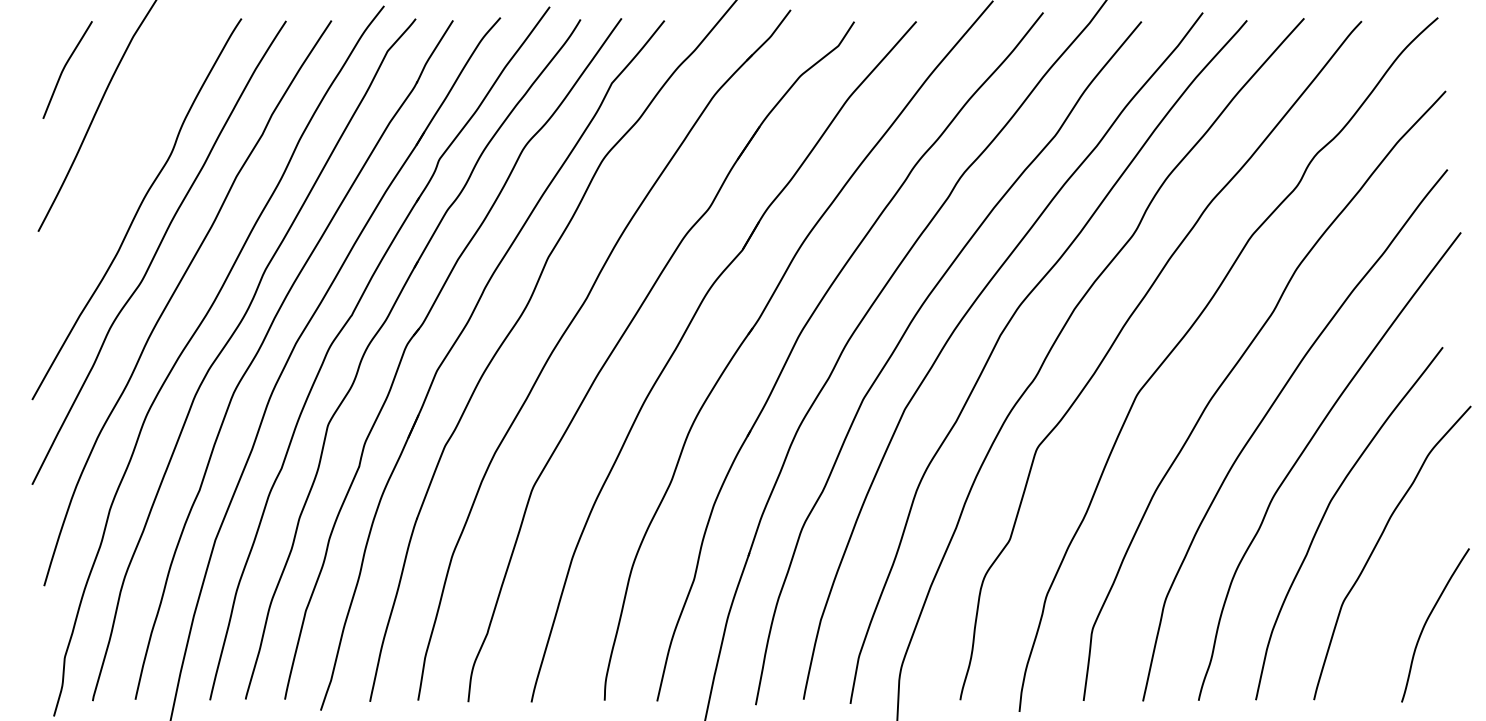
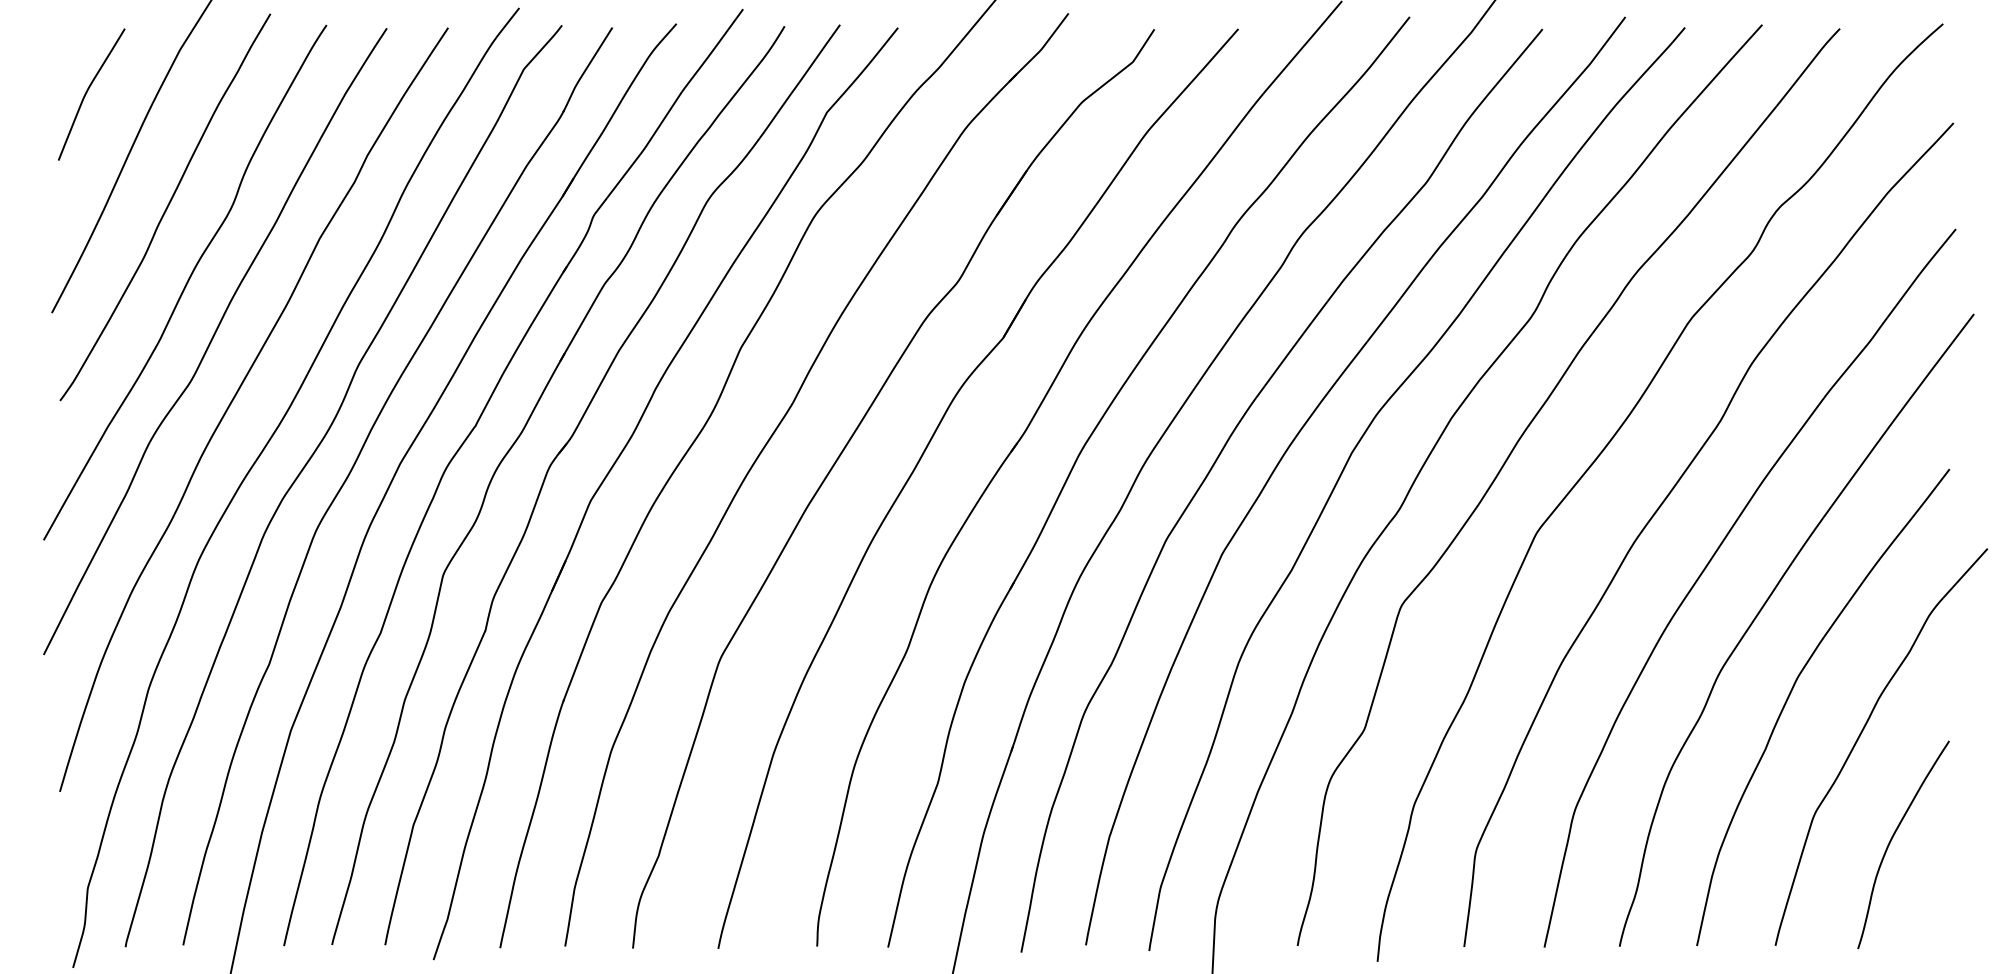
curve: (123, 153) -> (166, 207), added
curve: (1427, 621) -> (1892, 839), moved

